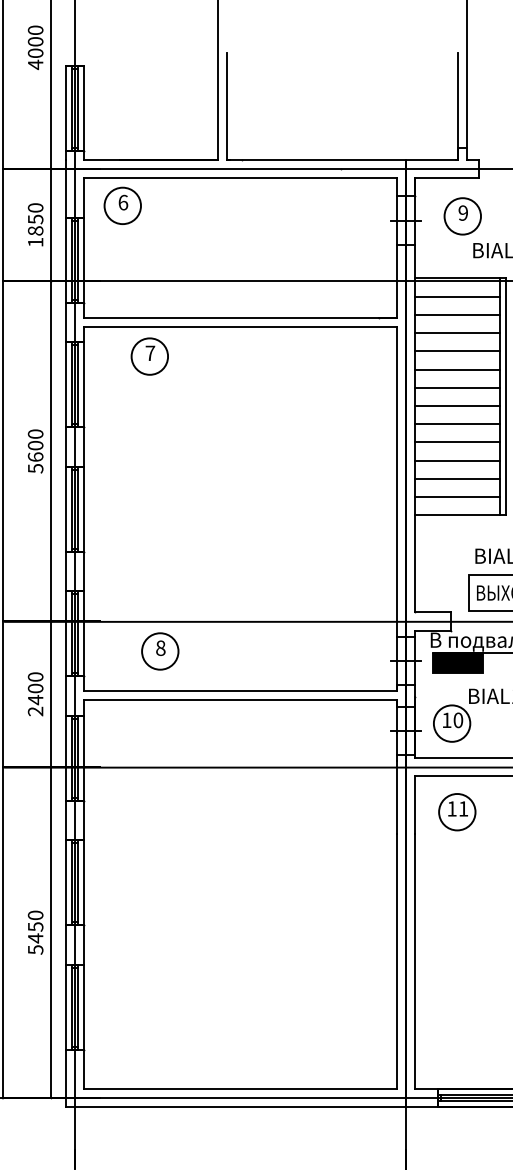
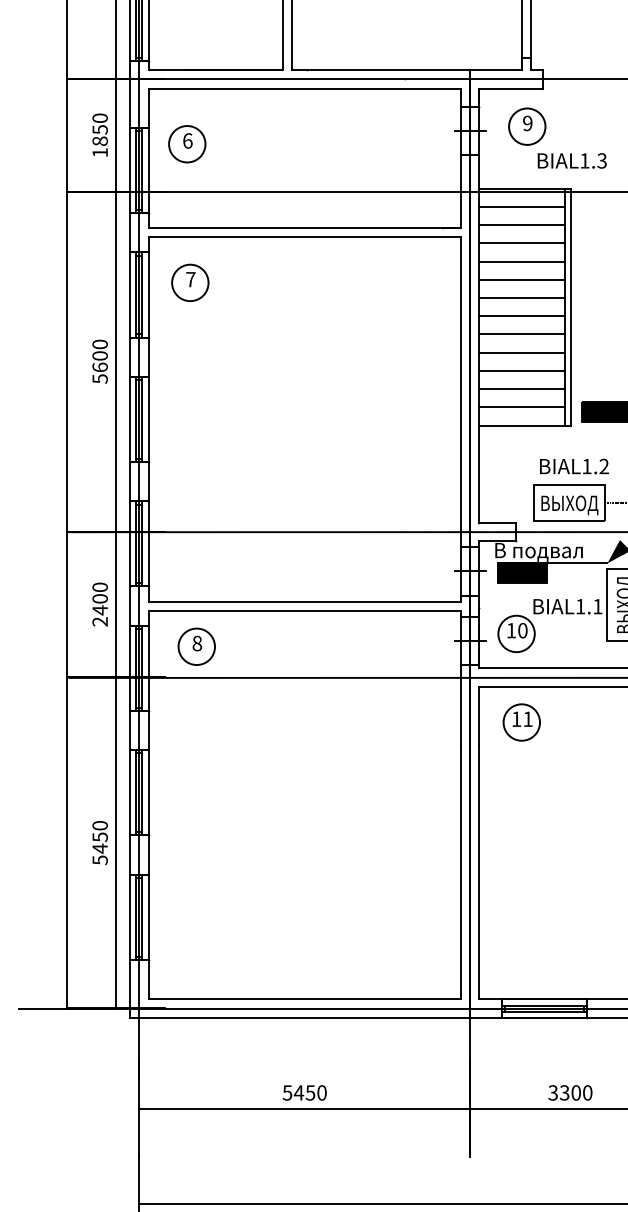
part: (123, 206) -> (187, 144), moved
part: (150, 356) -> (190, 282), moved
part: (160, 651) -> (196, 646), moved

